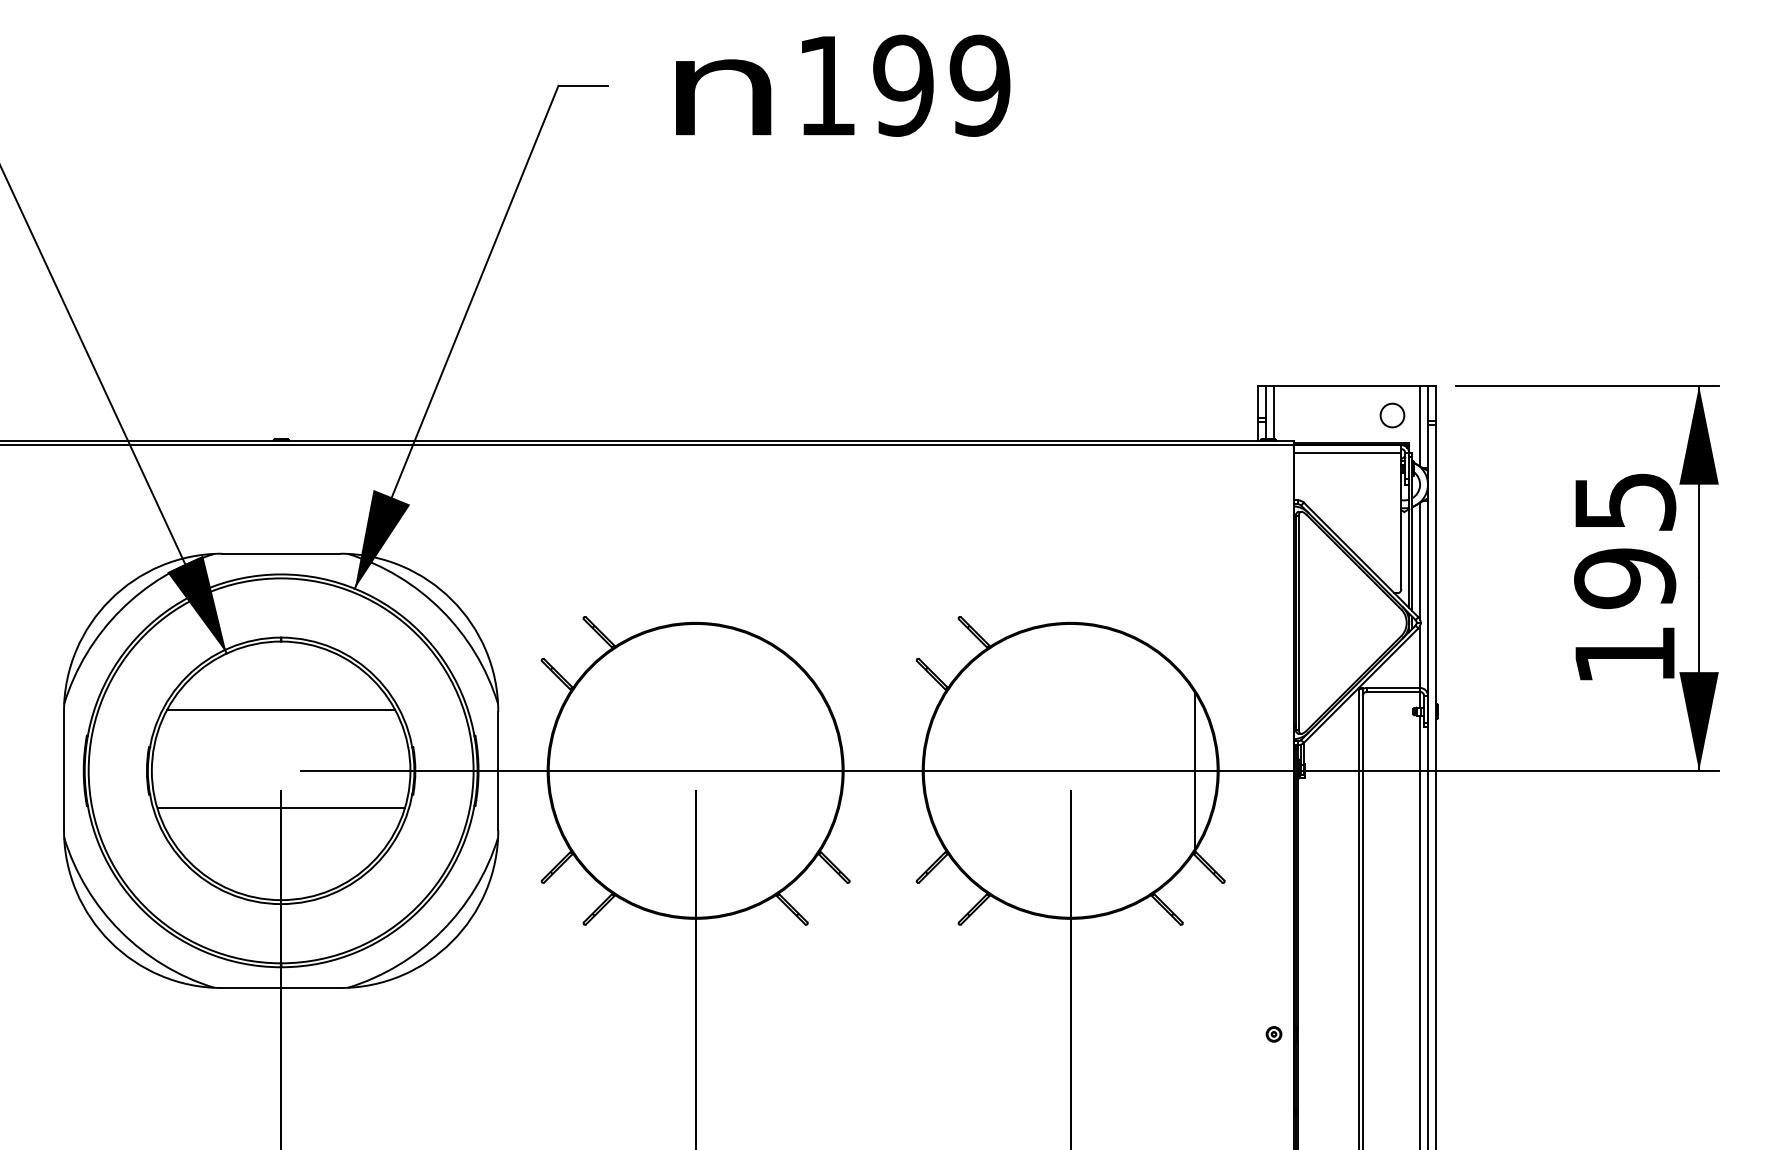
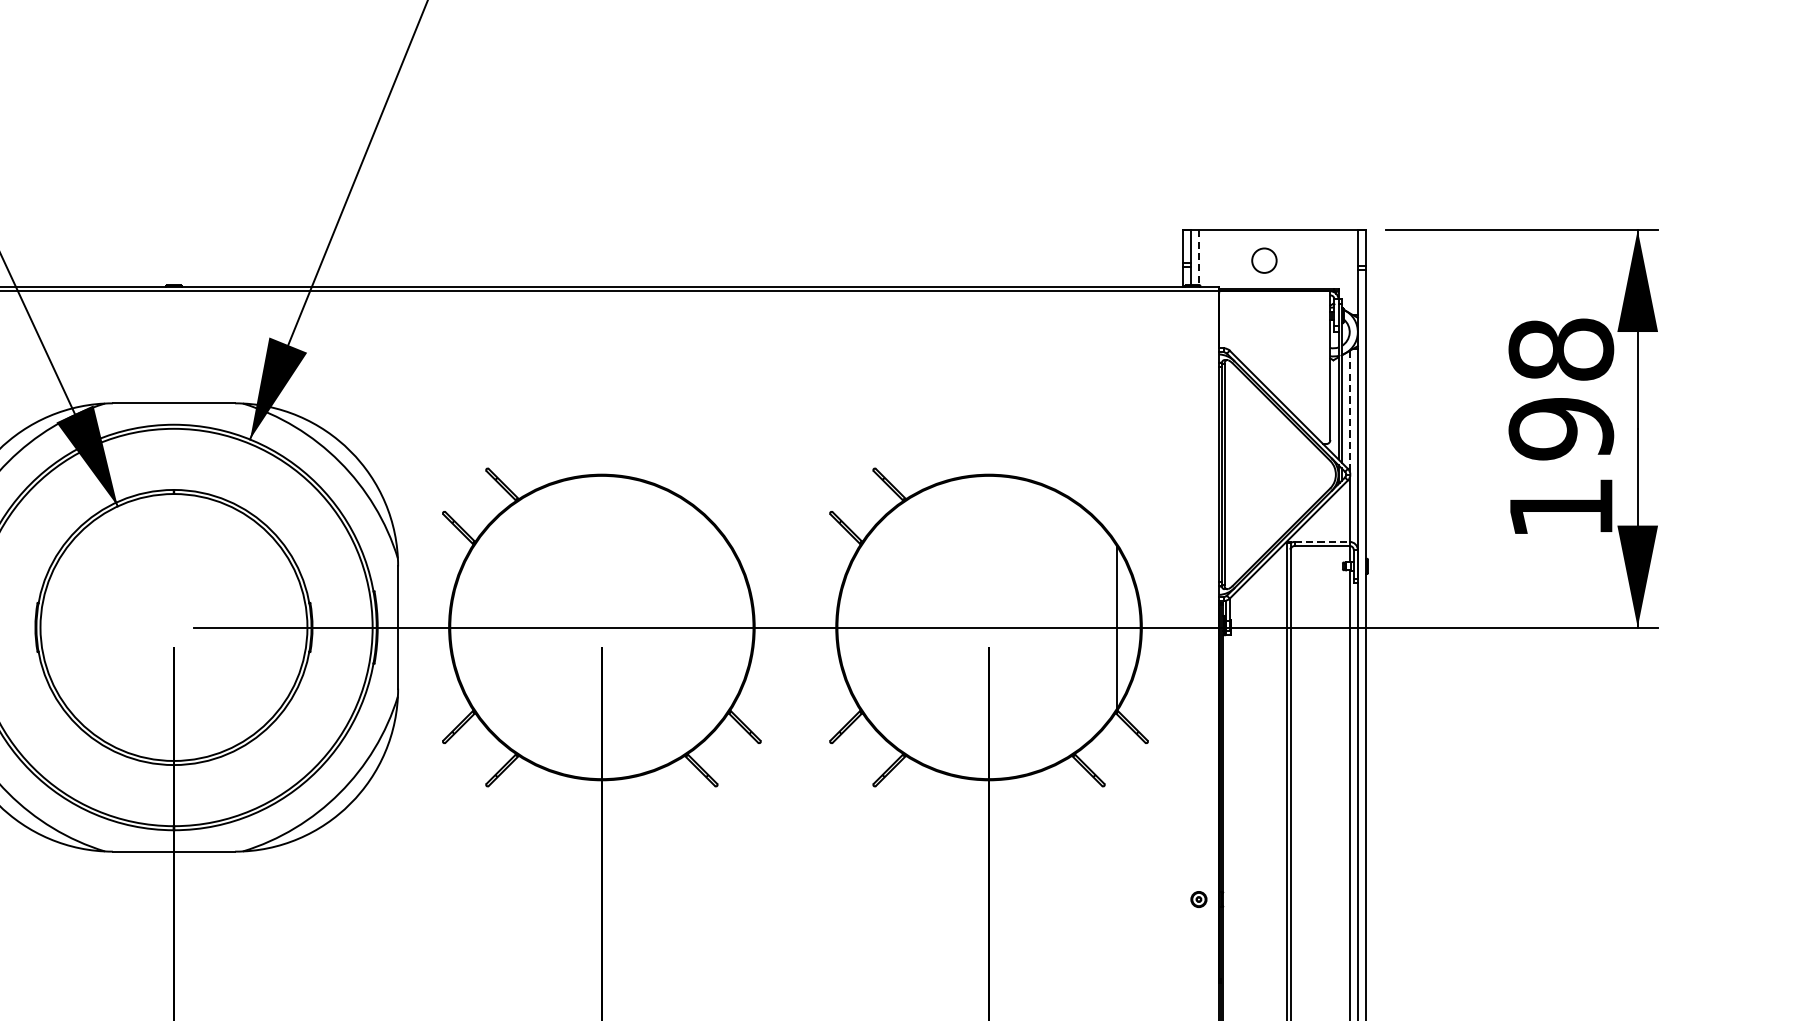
line: (1274, 412) -> (1199, 257), solid -> dashed
circle: (1392, 415) -> (1264, 260), moved
line: (1420, 425) -> (1350, 270), removed
line: (1347, 453) -> (1274, 299), removed
text: (1625, 501) -> (1561, 349), 195 -> 198
line: (1420, 561) -> (1350, 411), solid -> dashed
line: (1393, 687) -> (1322, 541), solid -> dashed
line: (280, 709) -> (173, 564), removed
line: (280, 808) -> (173, 666), removed

